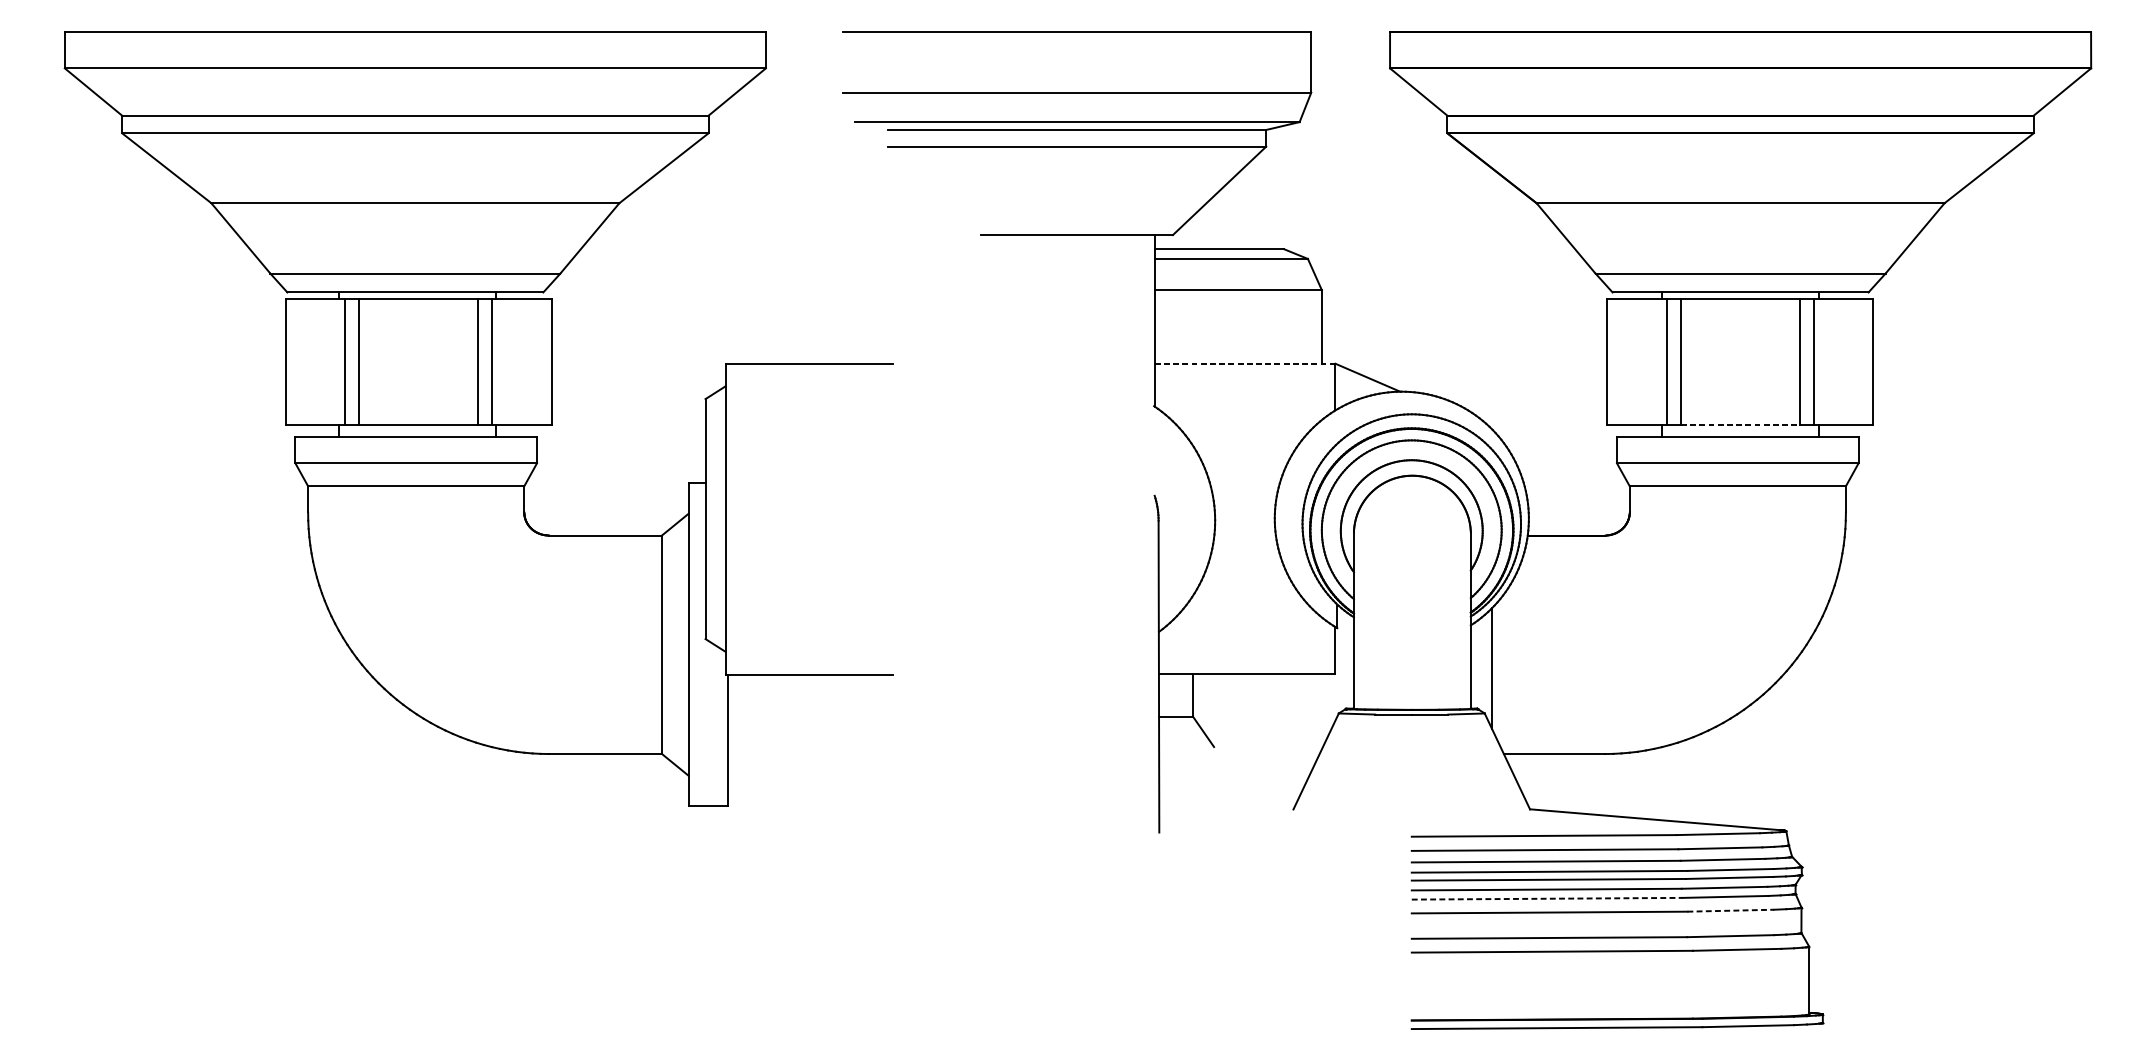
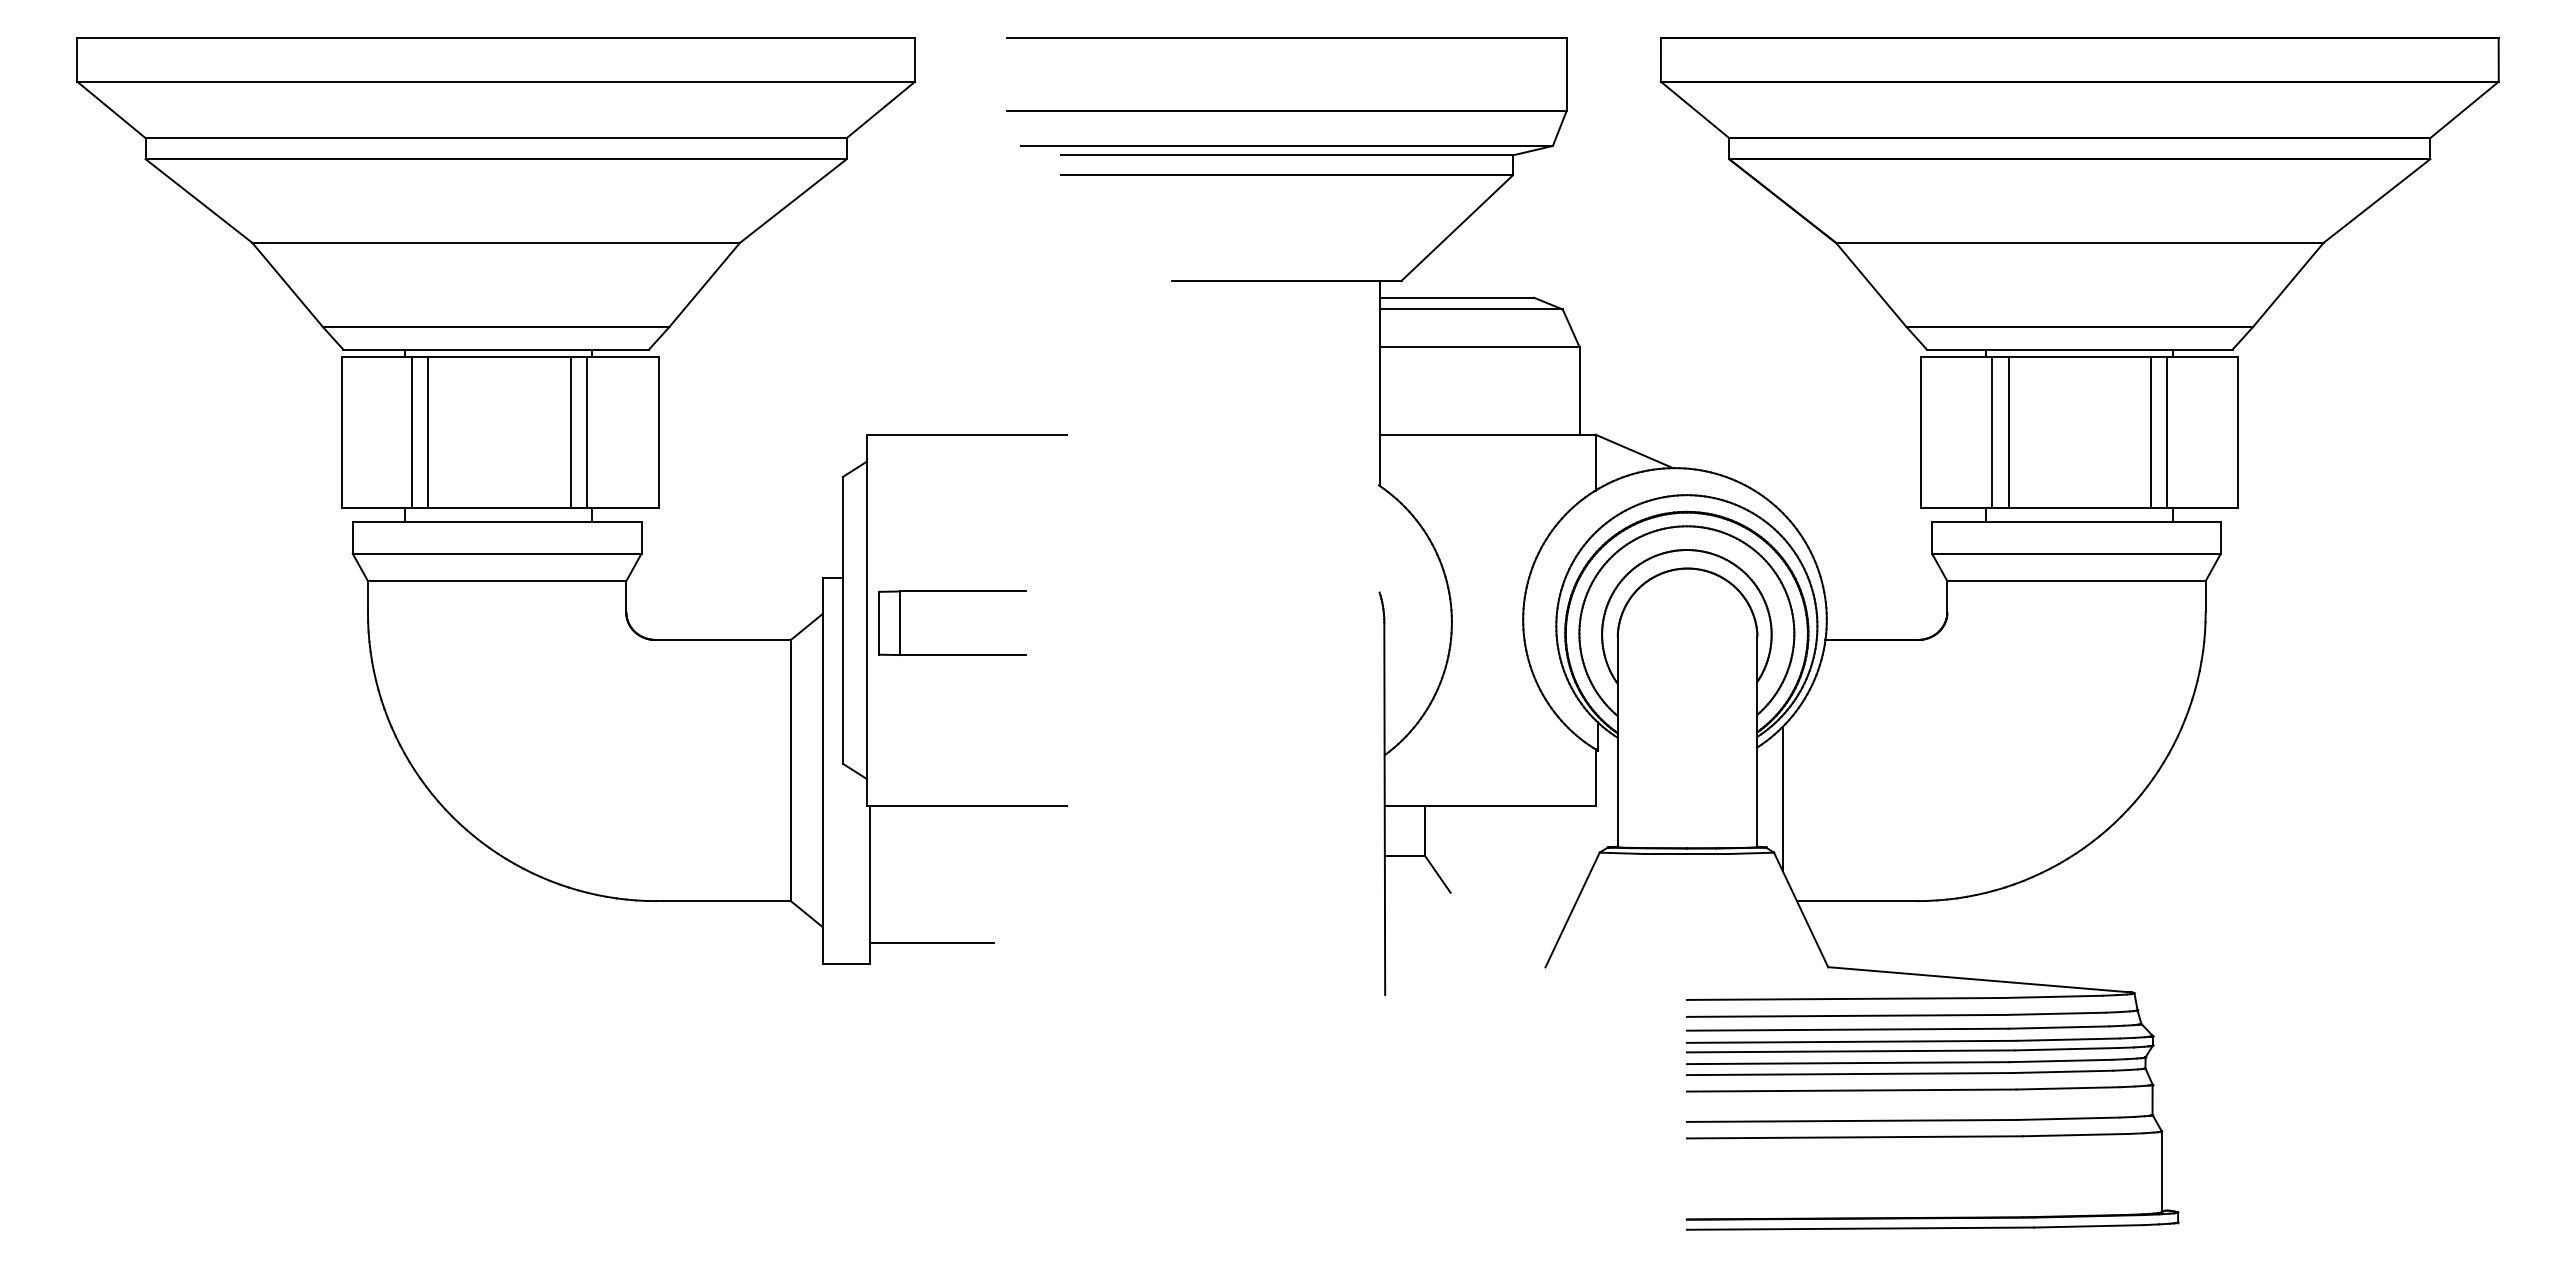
line: (1244, 363) -> (1487, 434), dashed -> solid
line: (1741, 424) -> (2080, 507), dashed -> solid
part: (797, 494) -> (952, 591), added
line: (779, 788) -> (931, 942), added
line: (1547, 899) -> (1849, 1074), dashed -> solid
line: (1731, 910) -> (2068, 1088), dashed -> solid

